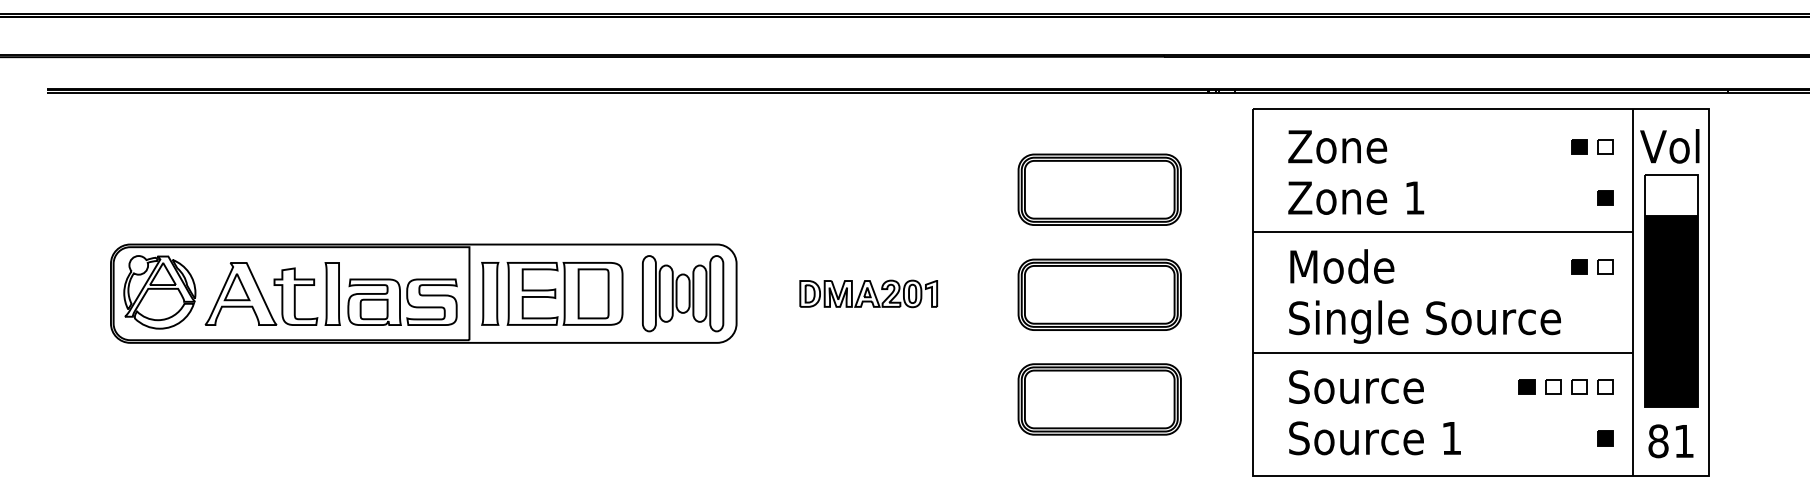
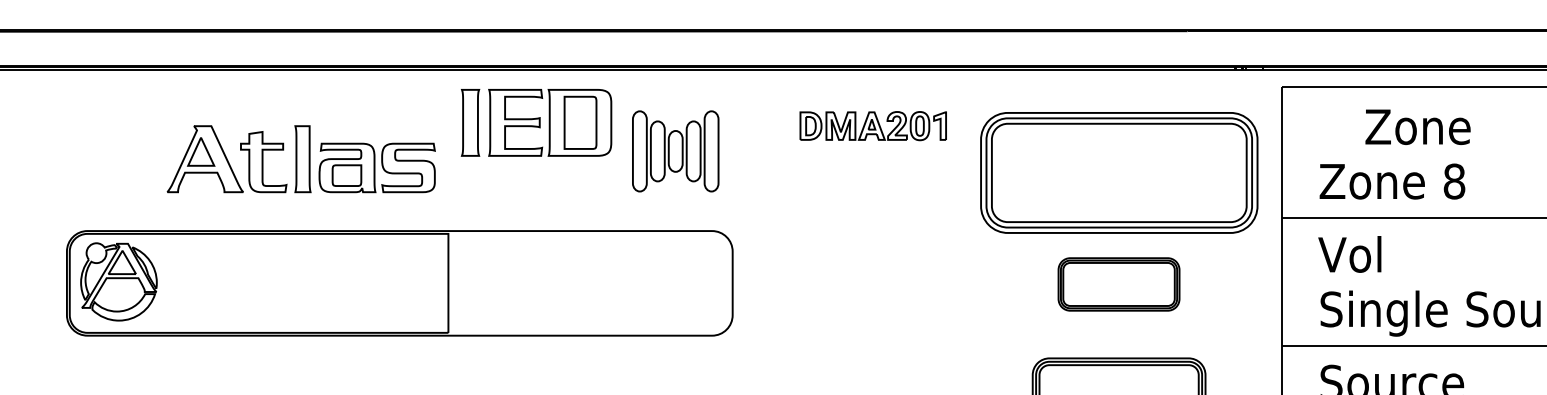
text: (1337, 146) -> (1417, 126), moved
part: (1099, 189) -> (1118, 172), size x1.6
text: (1415, 197) -> (1455, 180), 1 -> 8
text: (1340, 266) -> (1375, 254), Mode -> Vol
part: (330, 293) -> (300, 158), moved
part: (552, 293) -> (536, 122), moved
part: (683, 293) -> (676, 151), moved
part: (868, 293) -> (873, 125), moved
part: (1099, 294) -> (1118, 284), size x0.7

